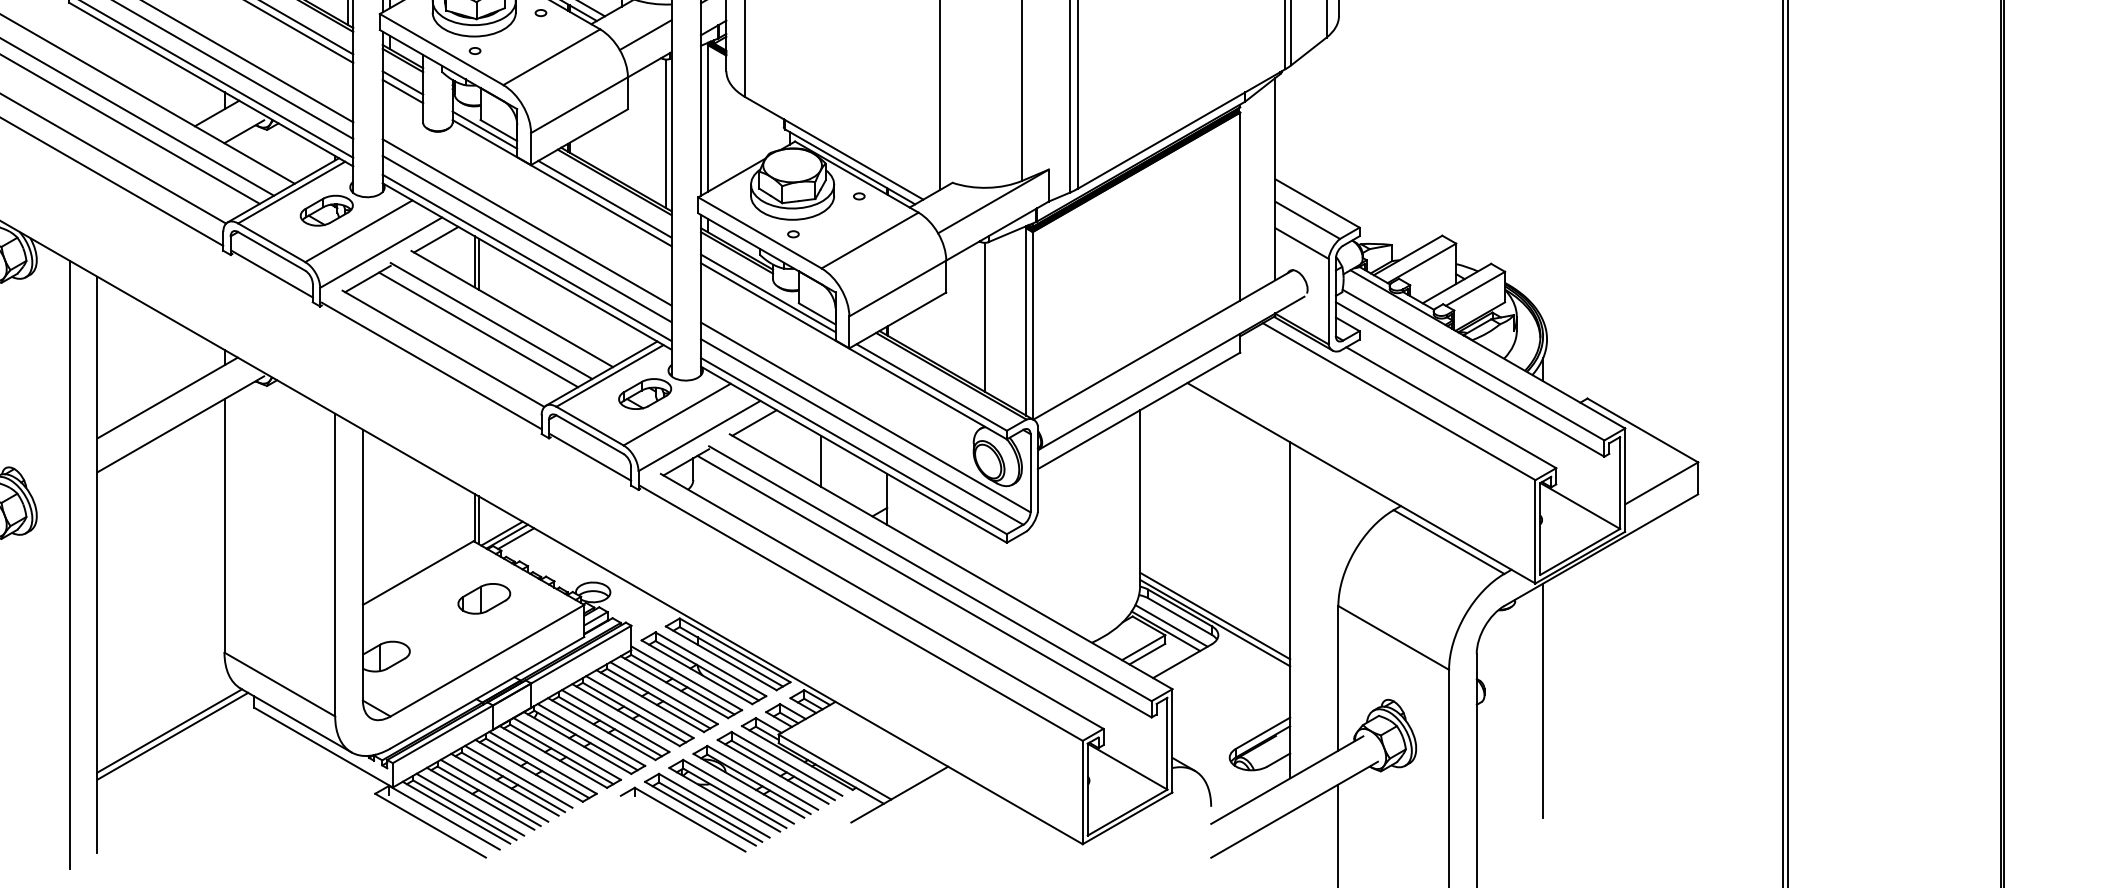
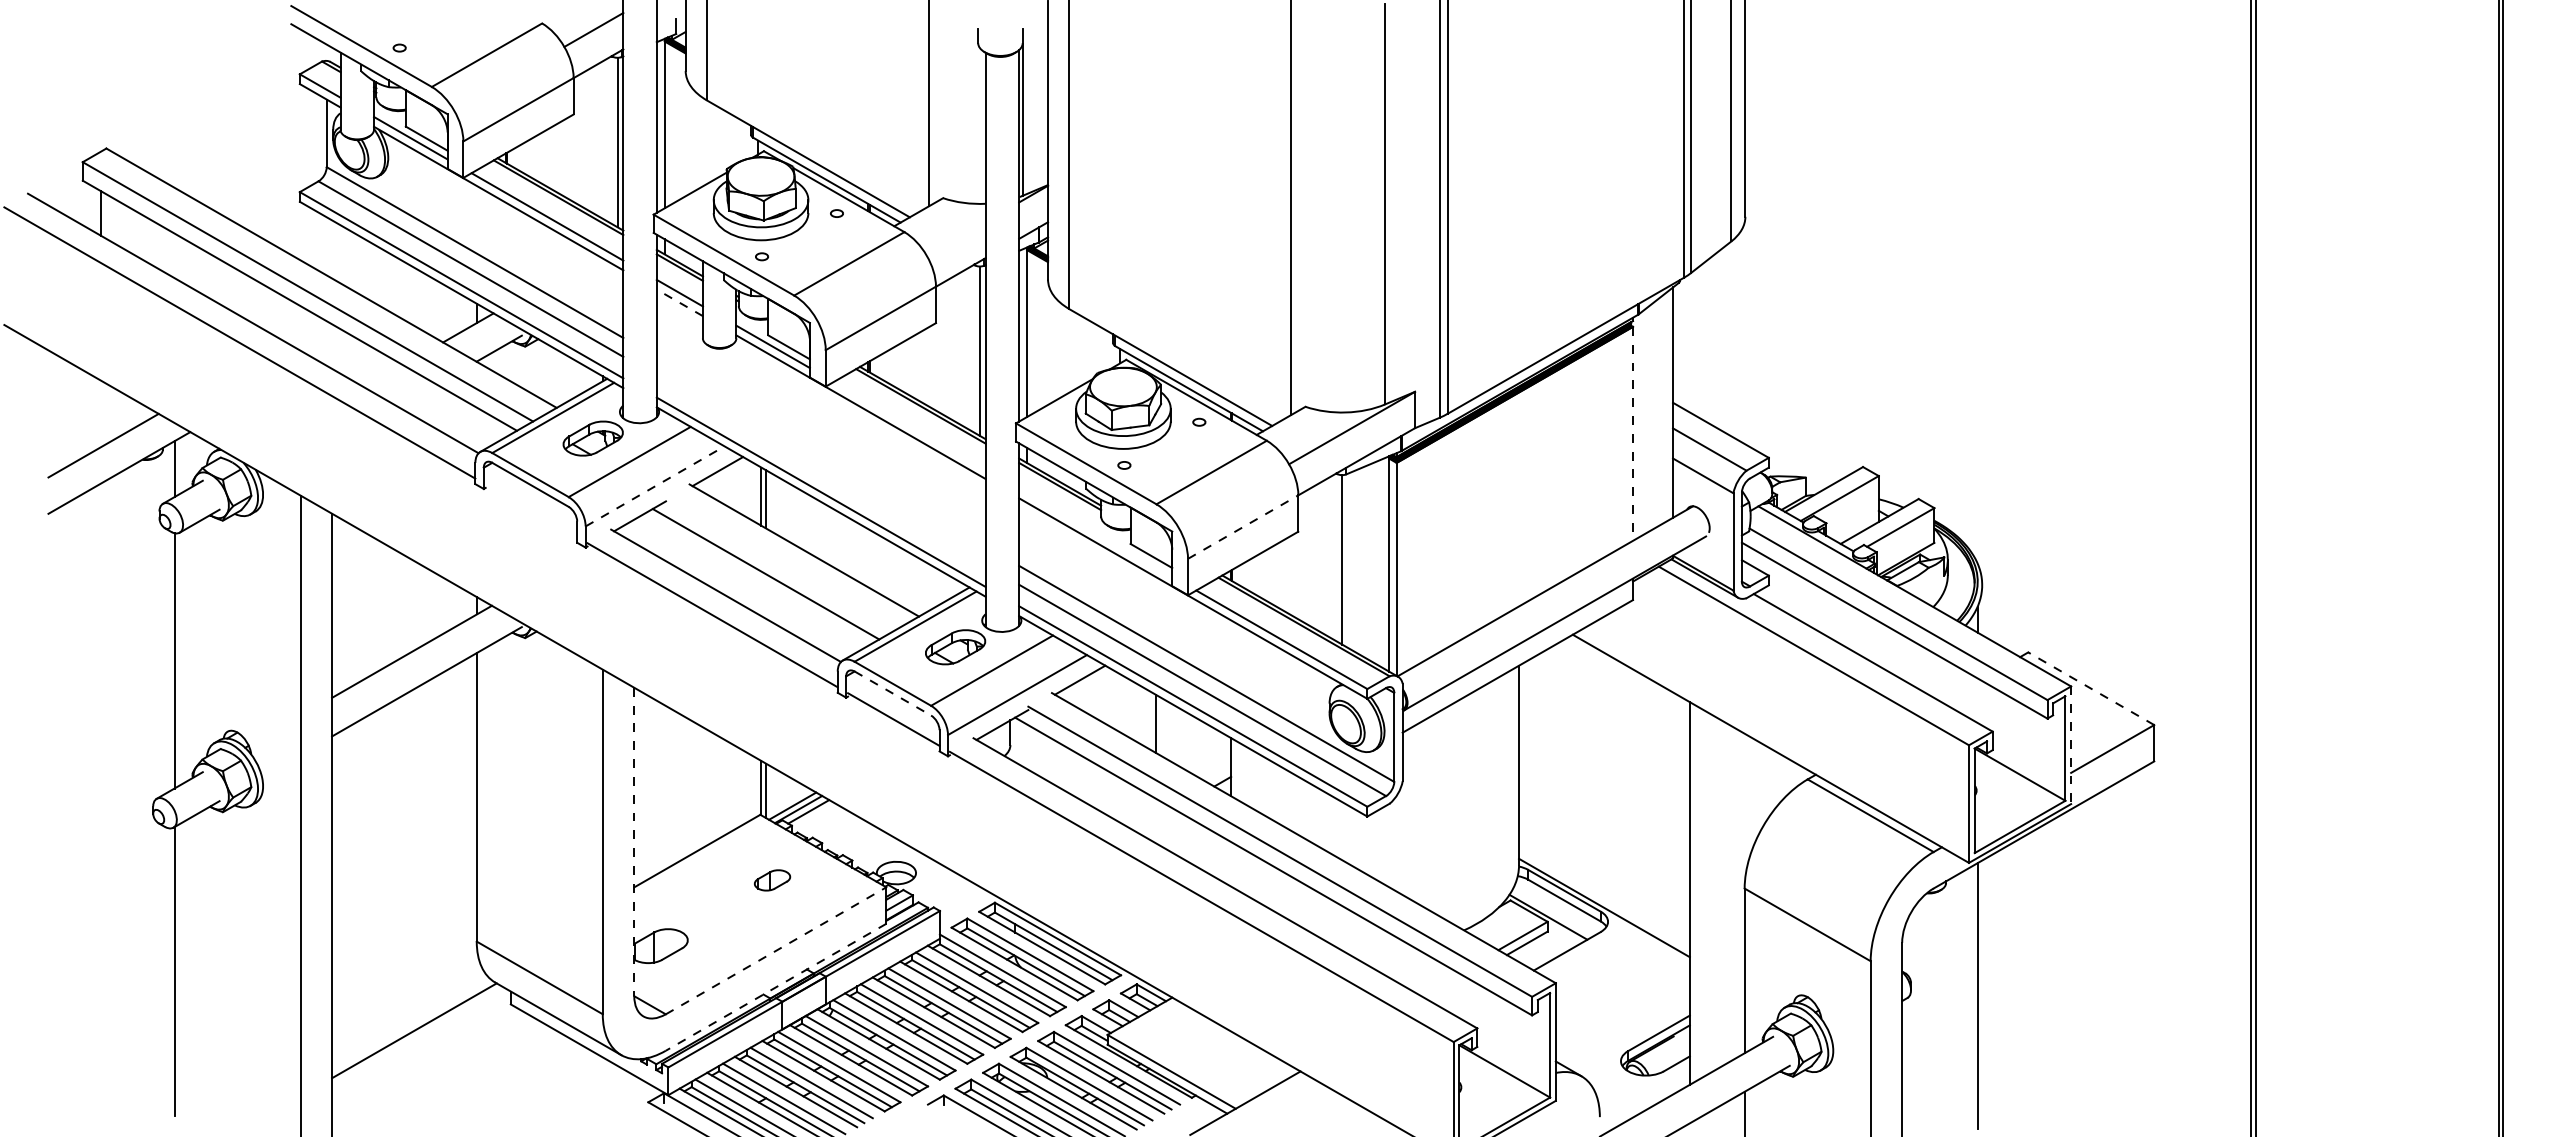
line: (645, 34) -> (955, 238), removed
line: (402, 91) -> (679, 302), solid -> dashed
line: (604, 199) -> (909, 425), removed
line: (1240, 206) -> (1633, 433), solid -> dashed
line: (526, 222) -> (820, 451), removed
line: (526, 238) -> (820, 470), removed
line: (381, 252) -> (655, 486), solid -> dashed
line: (272, 273) -> (531, 510), removed
line: (898, 288) -> (1243, 527), solid -> dashed
line: (768, 293) -> (1095, 532), removed
line: (491, 321) -> (780, 564), removed
line: (1643, 430) -> (2091, 688), solid -> dashed
line: (590, 434) -> (893, 693), solid -> dashed
line: (1625, 480) -> (2071, 745), solid -> dashed
line: (363, 565) -> (634, 842), solid -> dashed
part: (484, 598) -> (772, 880), size x0.6
line: (1215, 615) -> (1604, 899), removed
line: (1171, 625) -> (1554, 910), removed
line: (487, 660) -> (776, 950), solid -> dashed
line: (486, 692) -> (775, 987), solid -> dashed
line: (172, 735) -> (417, 1036), removed

